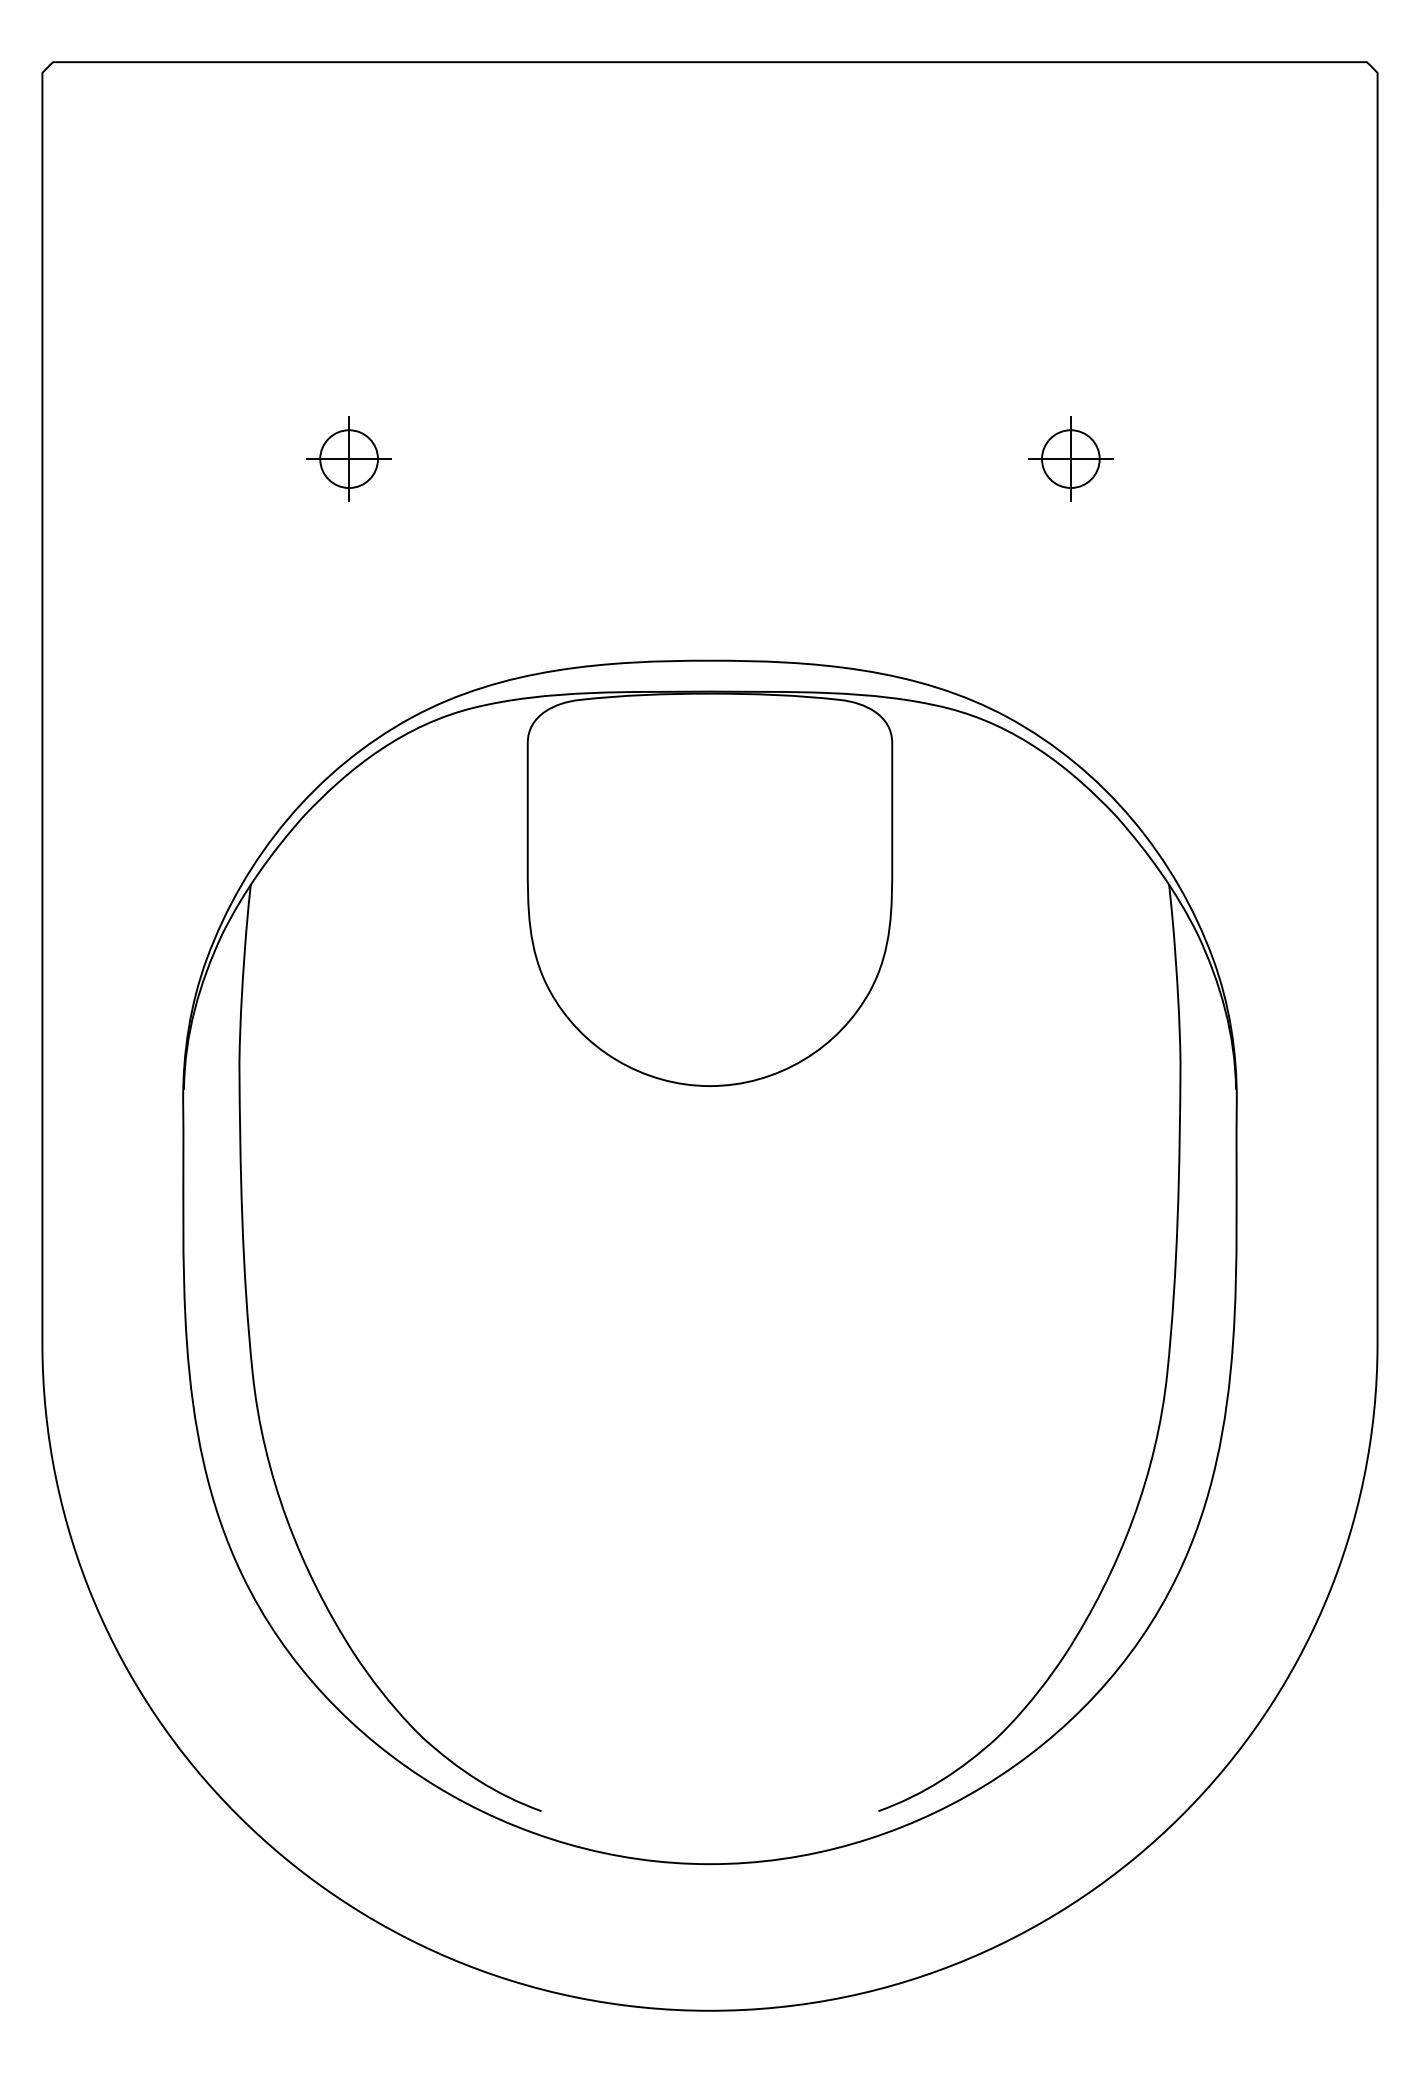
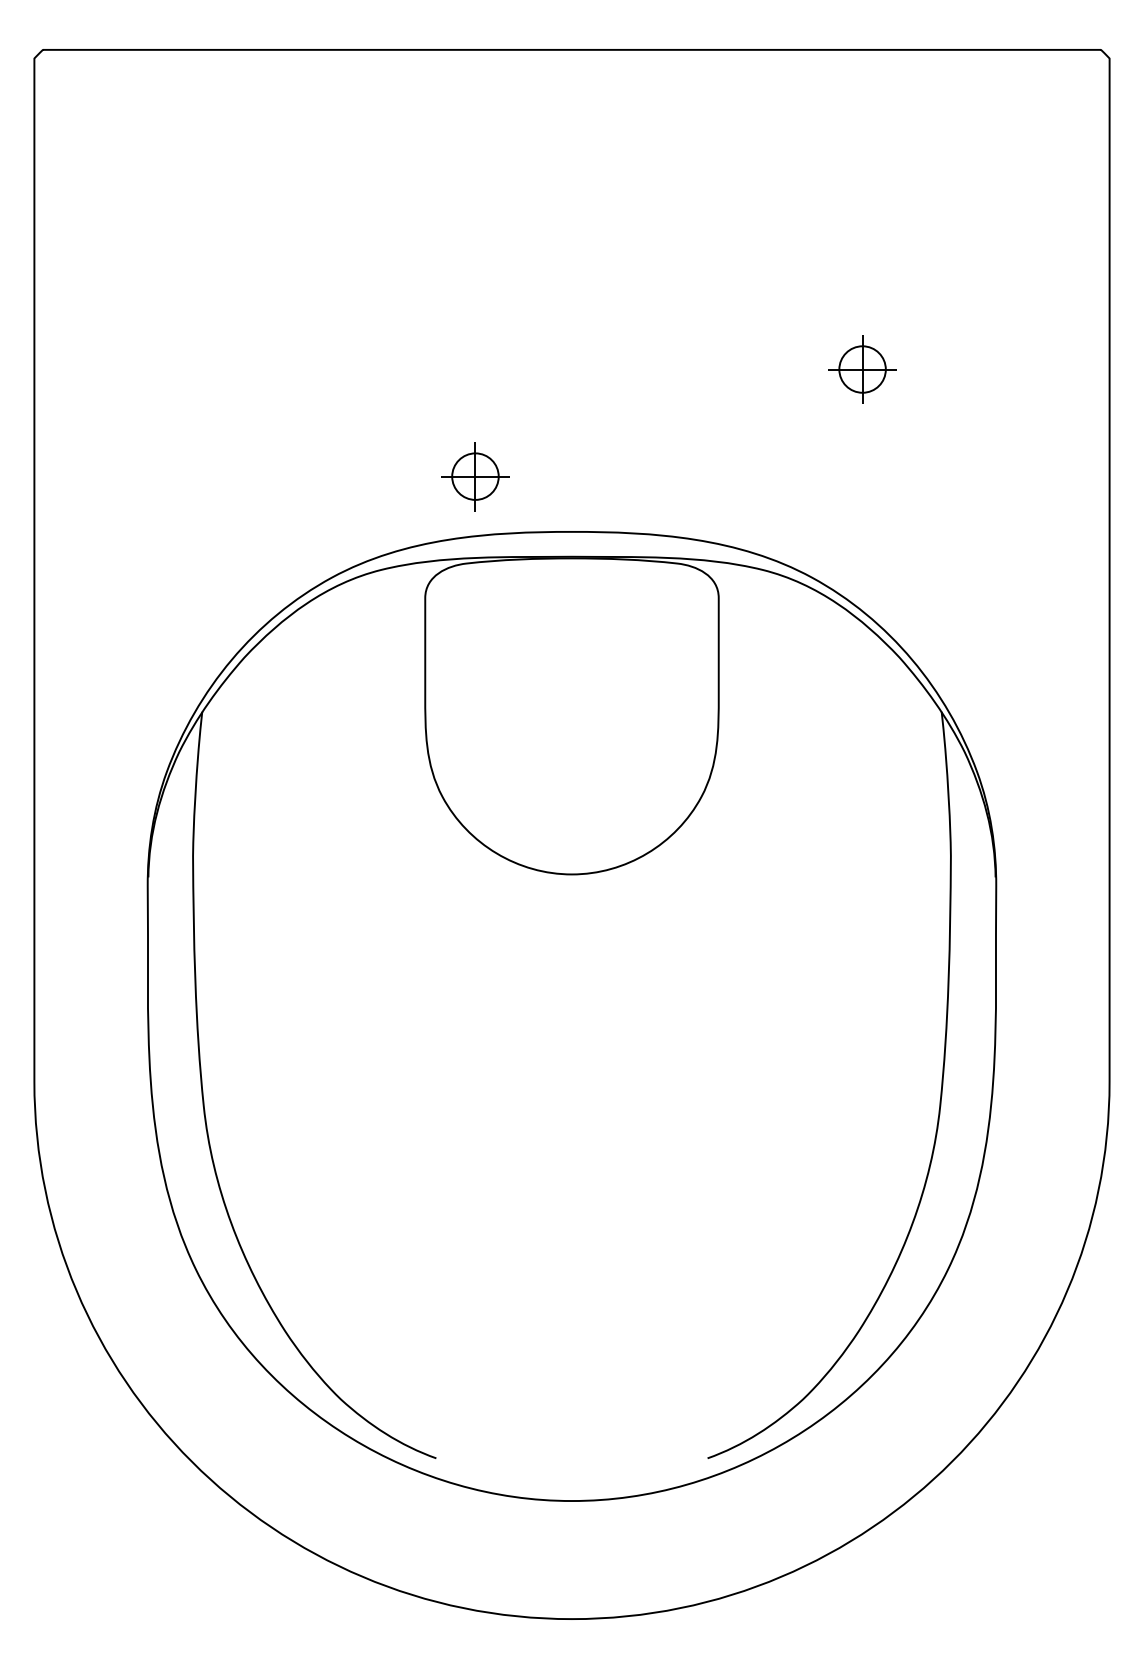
part: (348, 458) -> (474, 476), moved

